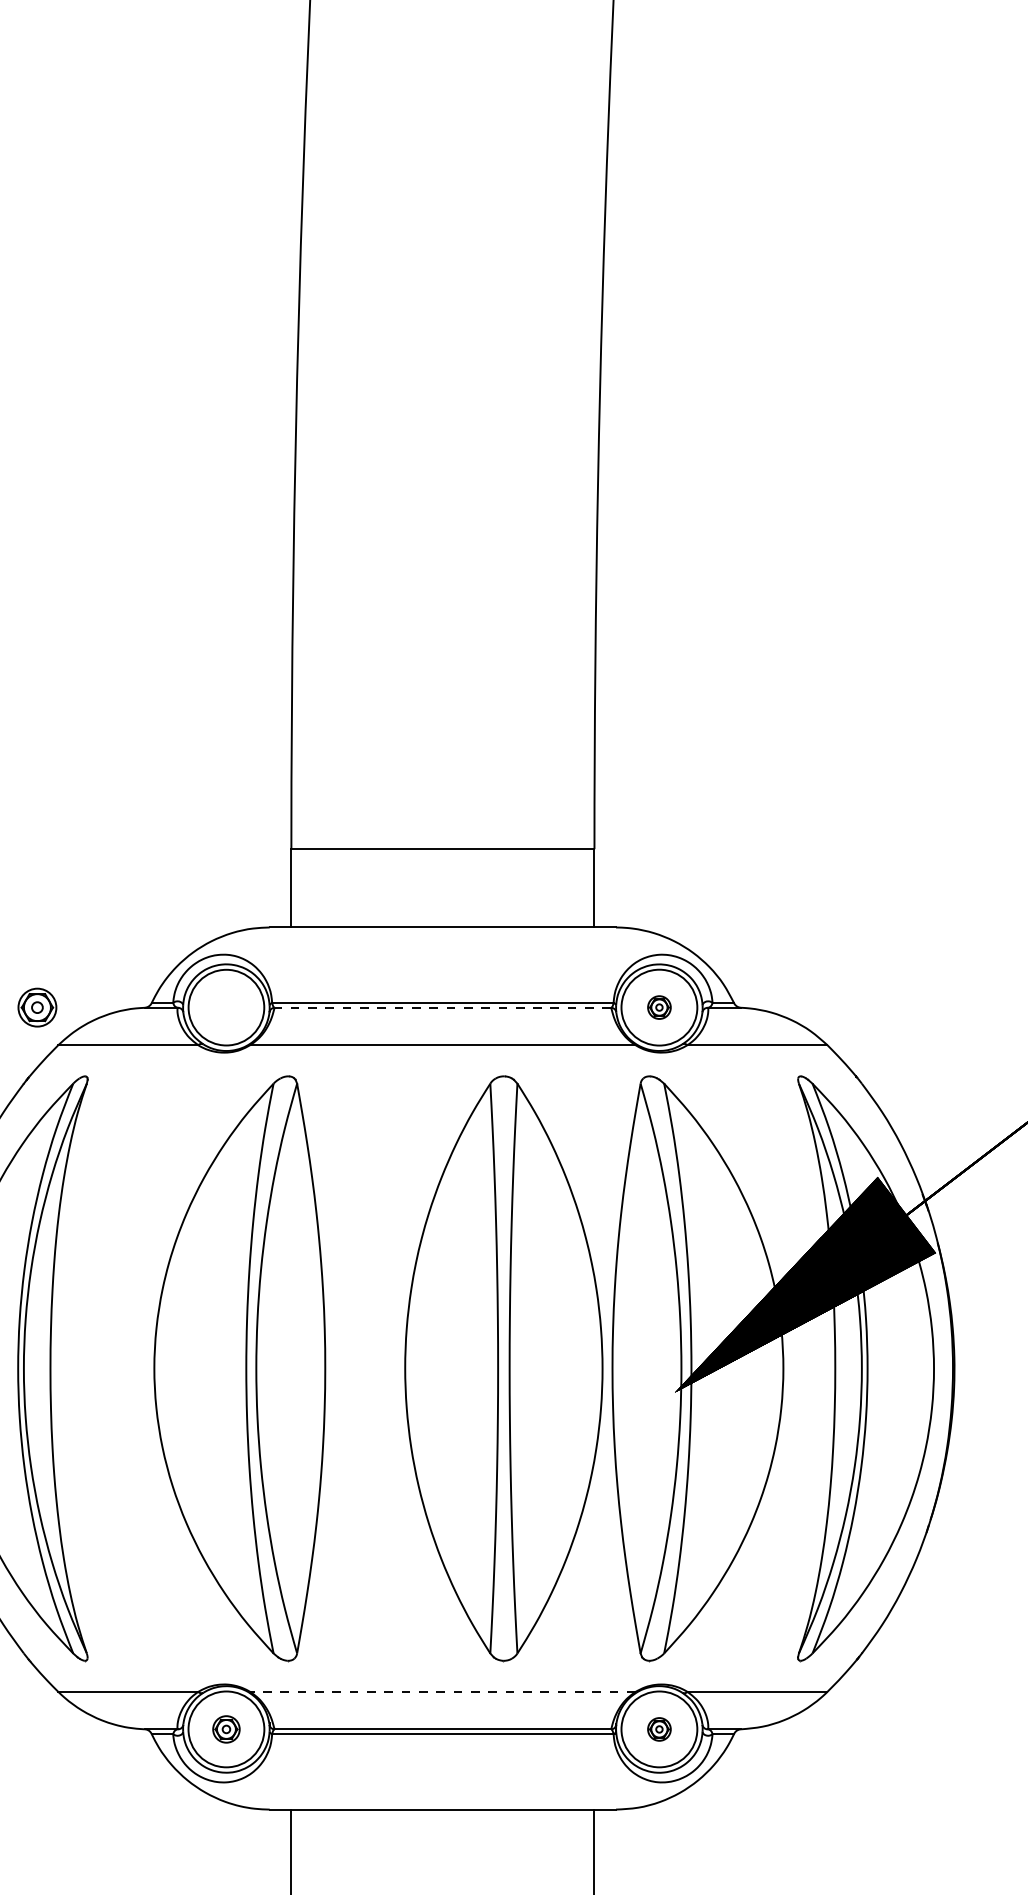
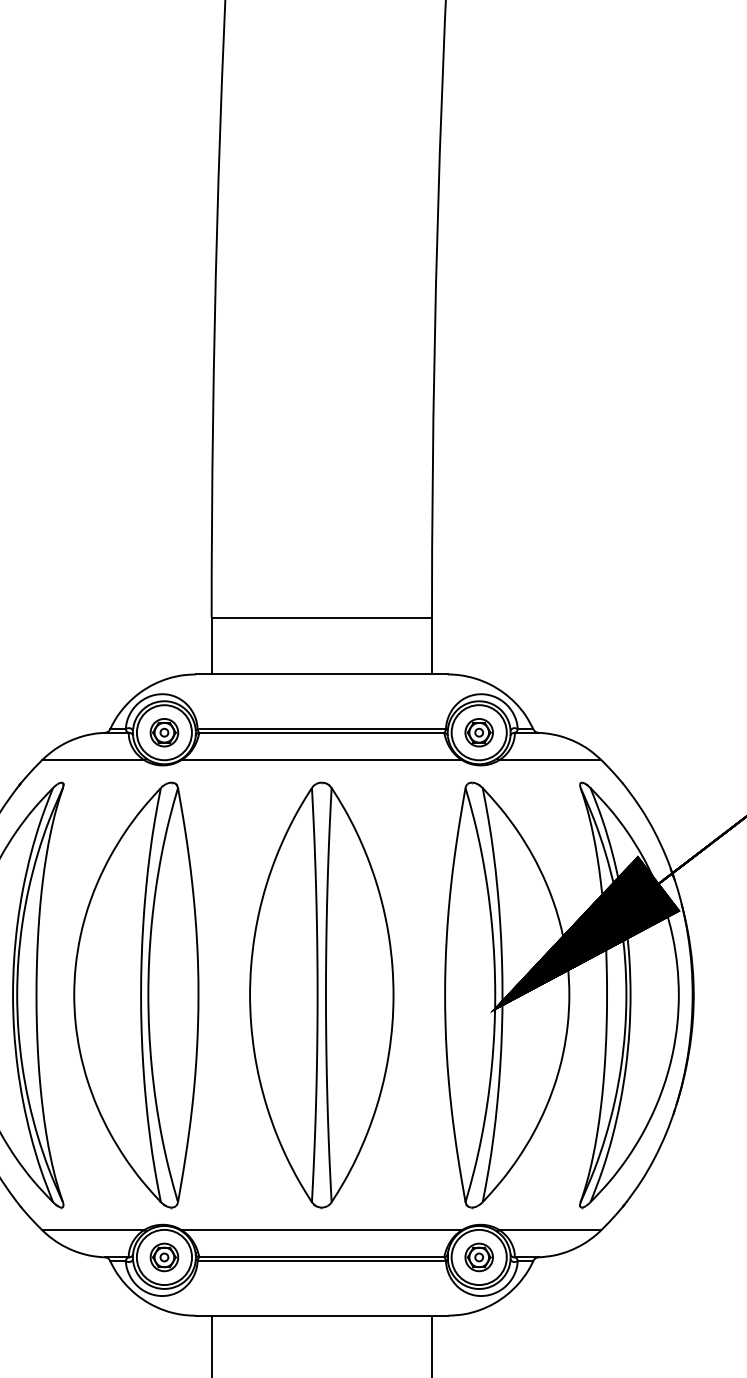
part: (37, 1007) -> (164, 732), moved
line: (442, 1007) -> (321, 732), dashed -> solid
part: (659, 1007) -> (479, 732), size x1.67
part: (239, 1368) -> (136, 995), moved
part: (503, 1368) -> (321, 995), moved
line: (442, 1691) -> (321, 1229), dashed -> solid
part: (226, 1729) -> (164, 1257), size x1.43
part: (659, 1729) -> (479, 1257), size x1.67

